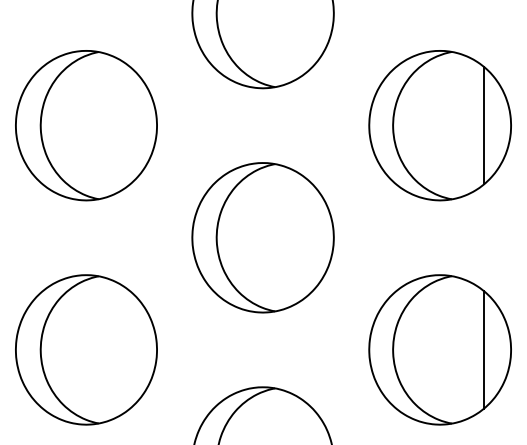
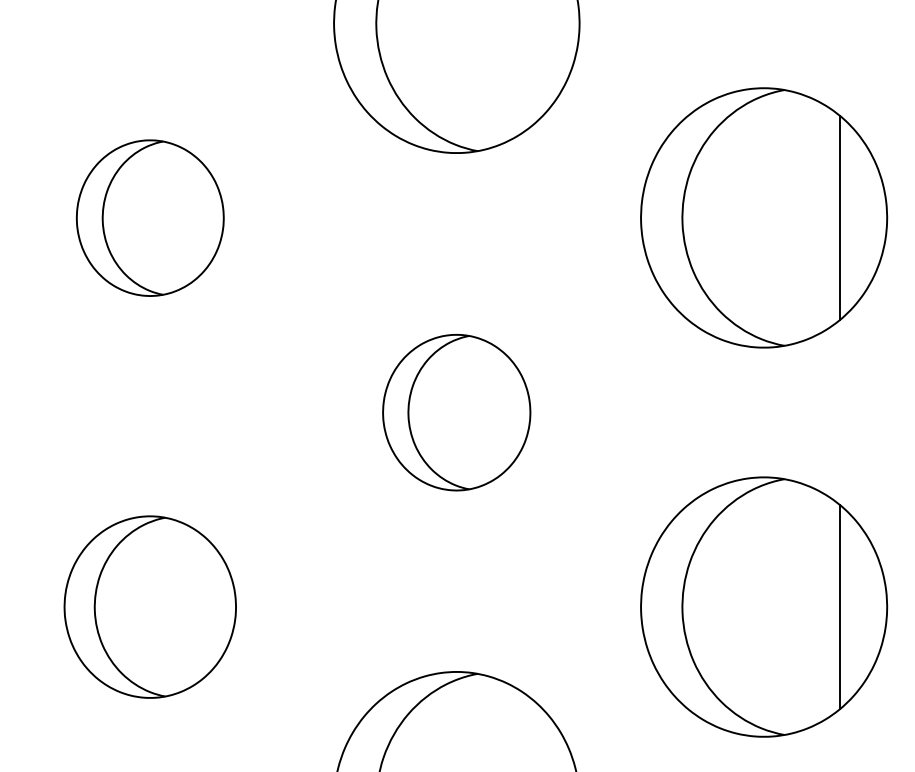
part: (86, 125) -> (150, 217), size x0.6
part: (262, 237) -> (455, 412), size x0.6
part: (86, 349) -> (150, 606), size x0.7

